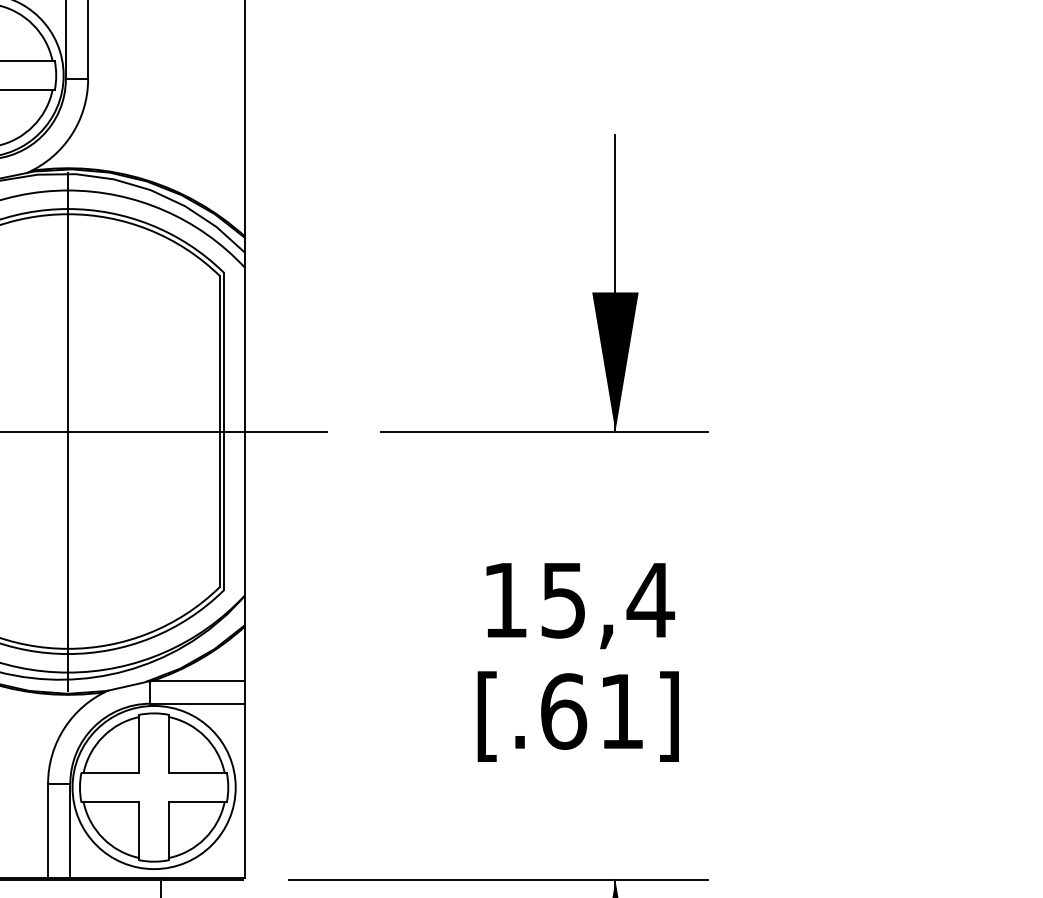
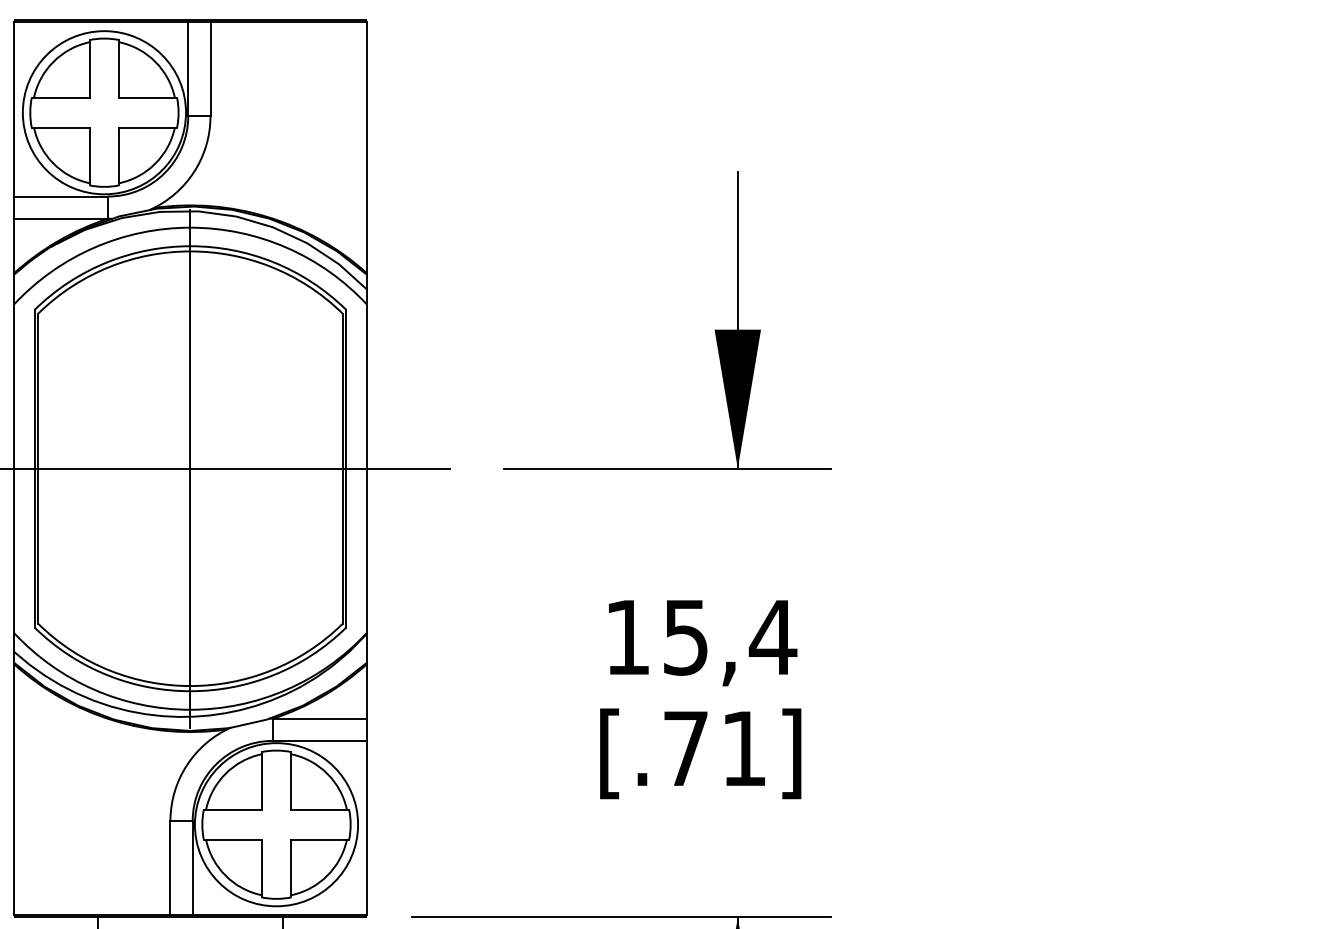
text: (564, 711) -> (686, 748), [.61] -> [.71]

